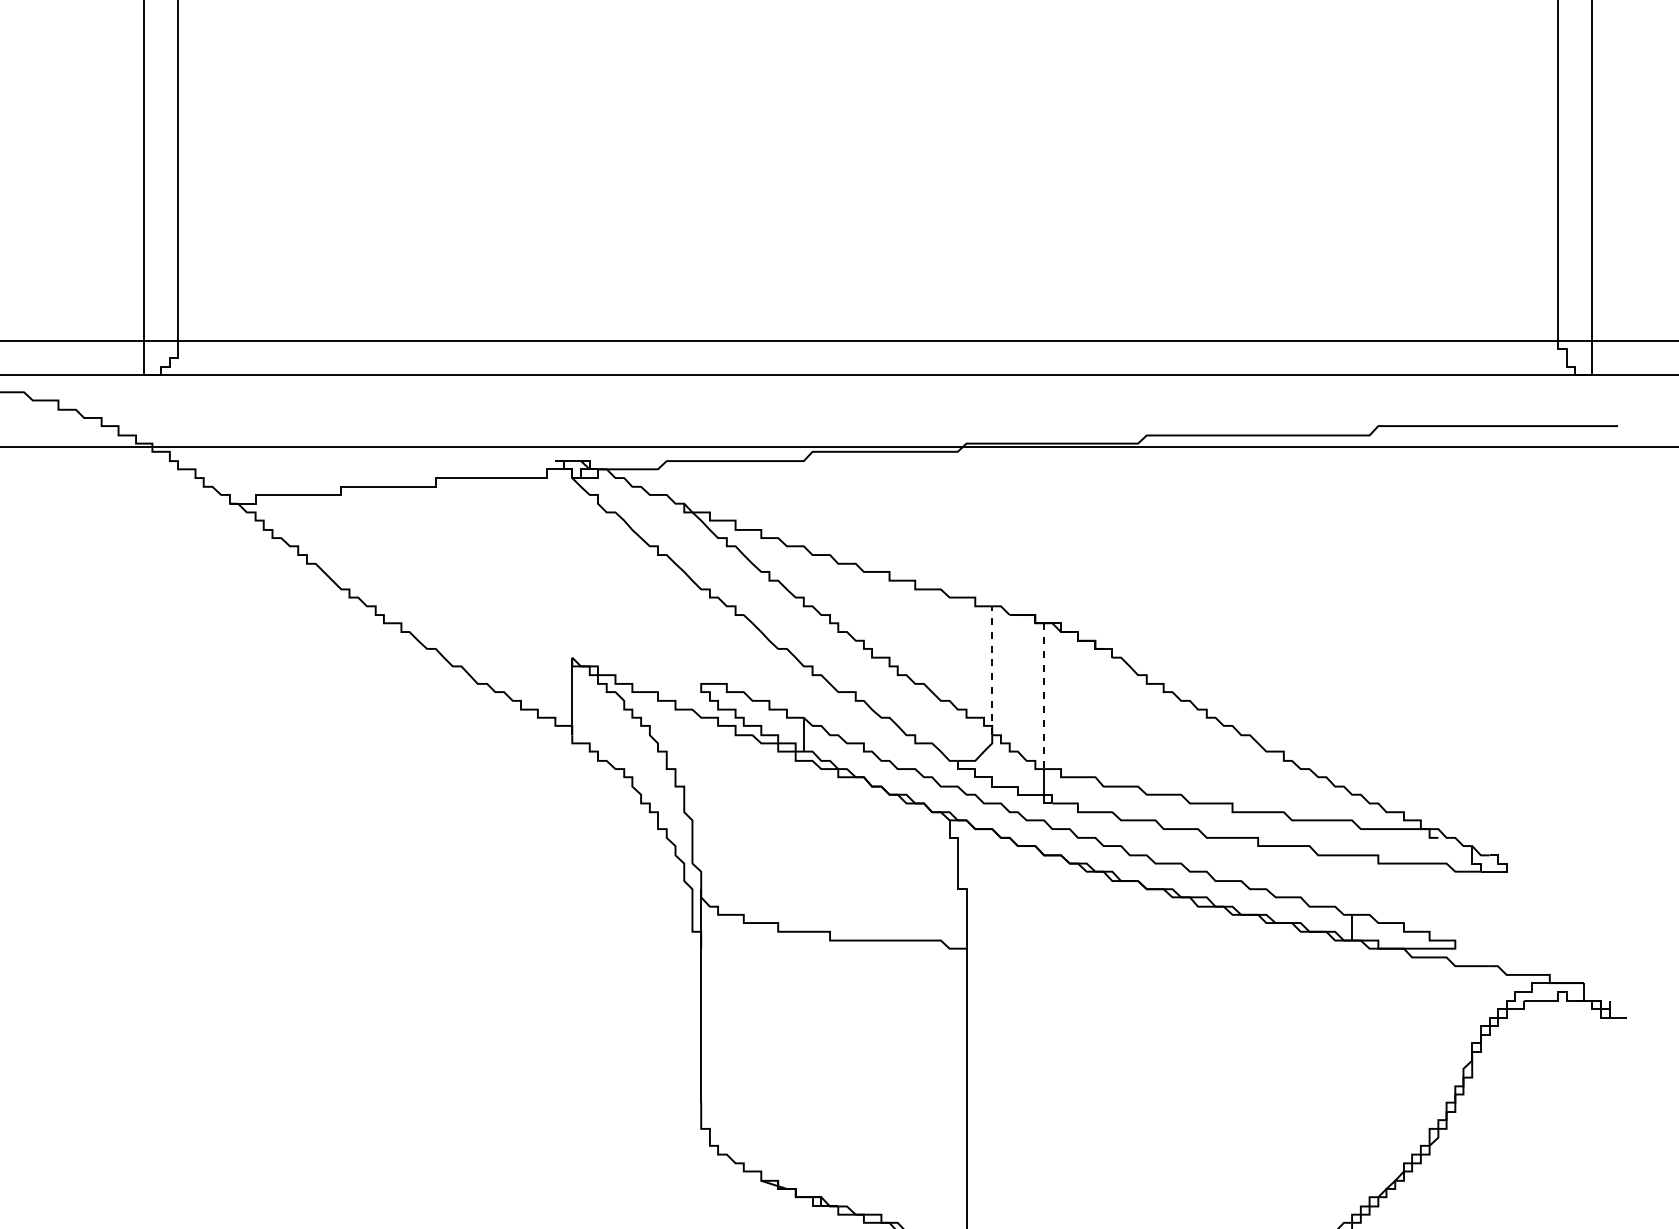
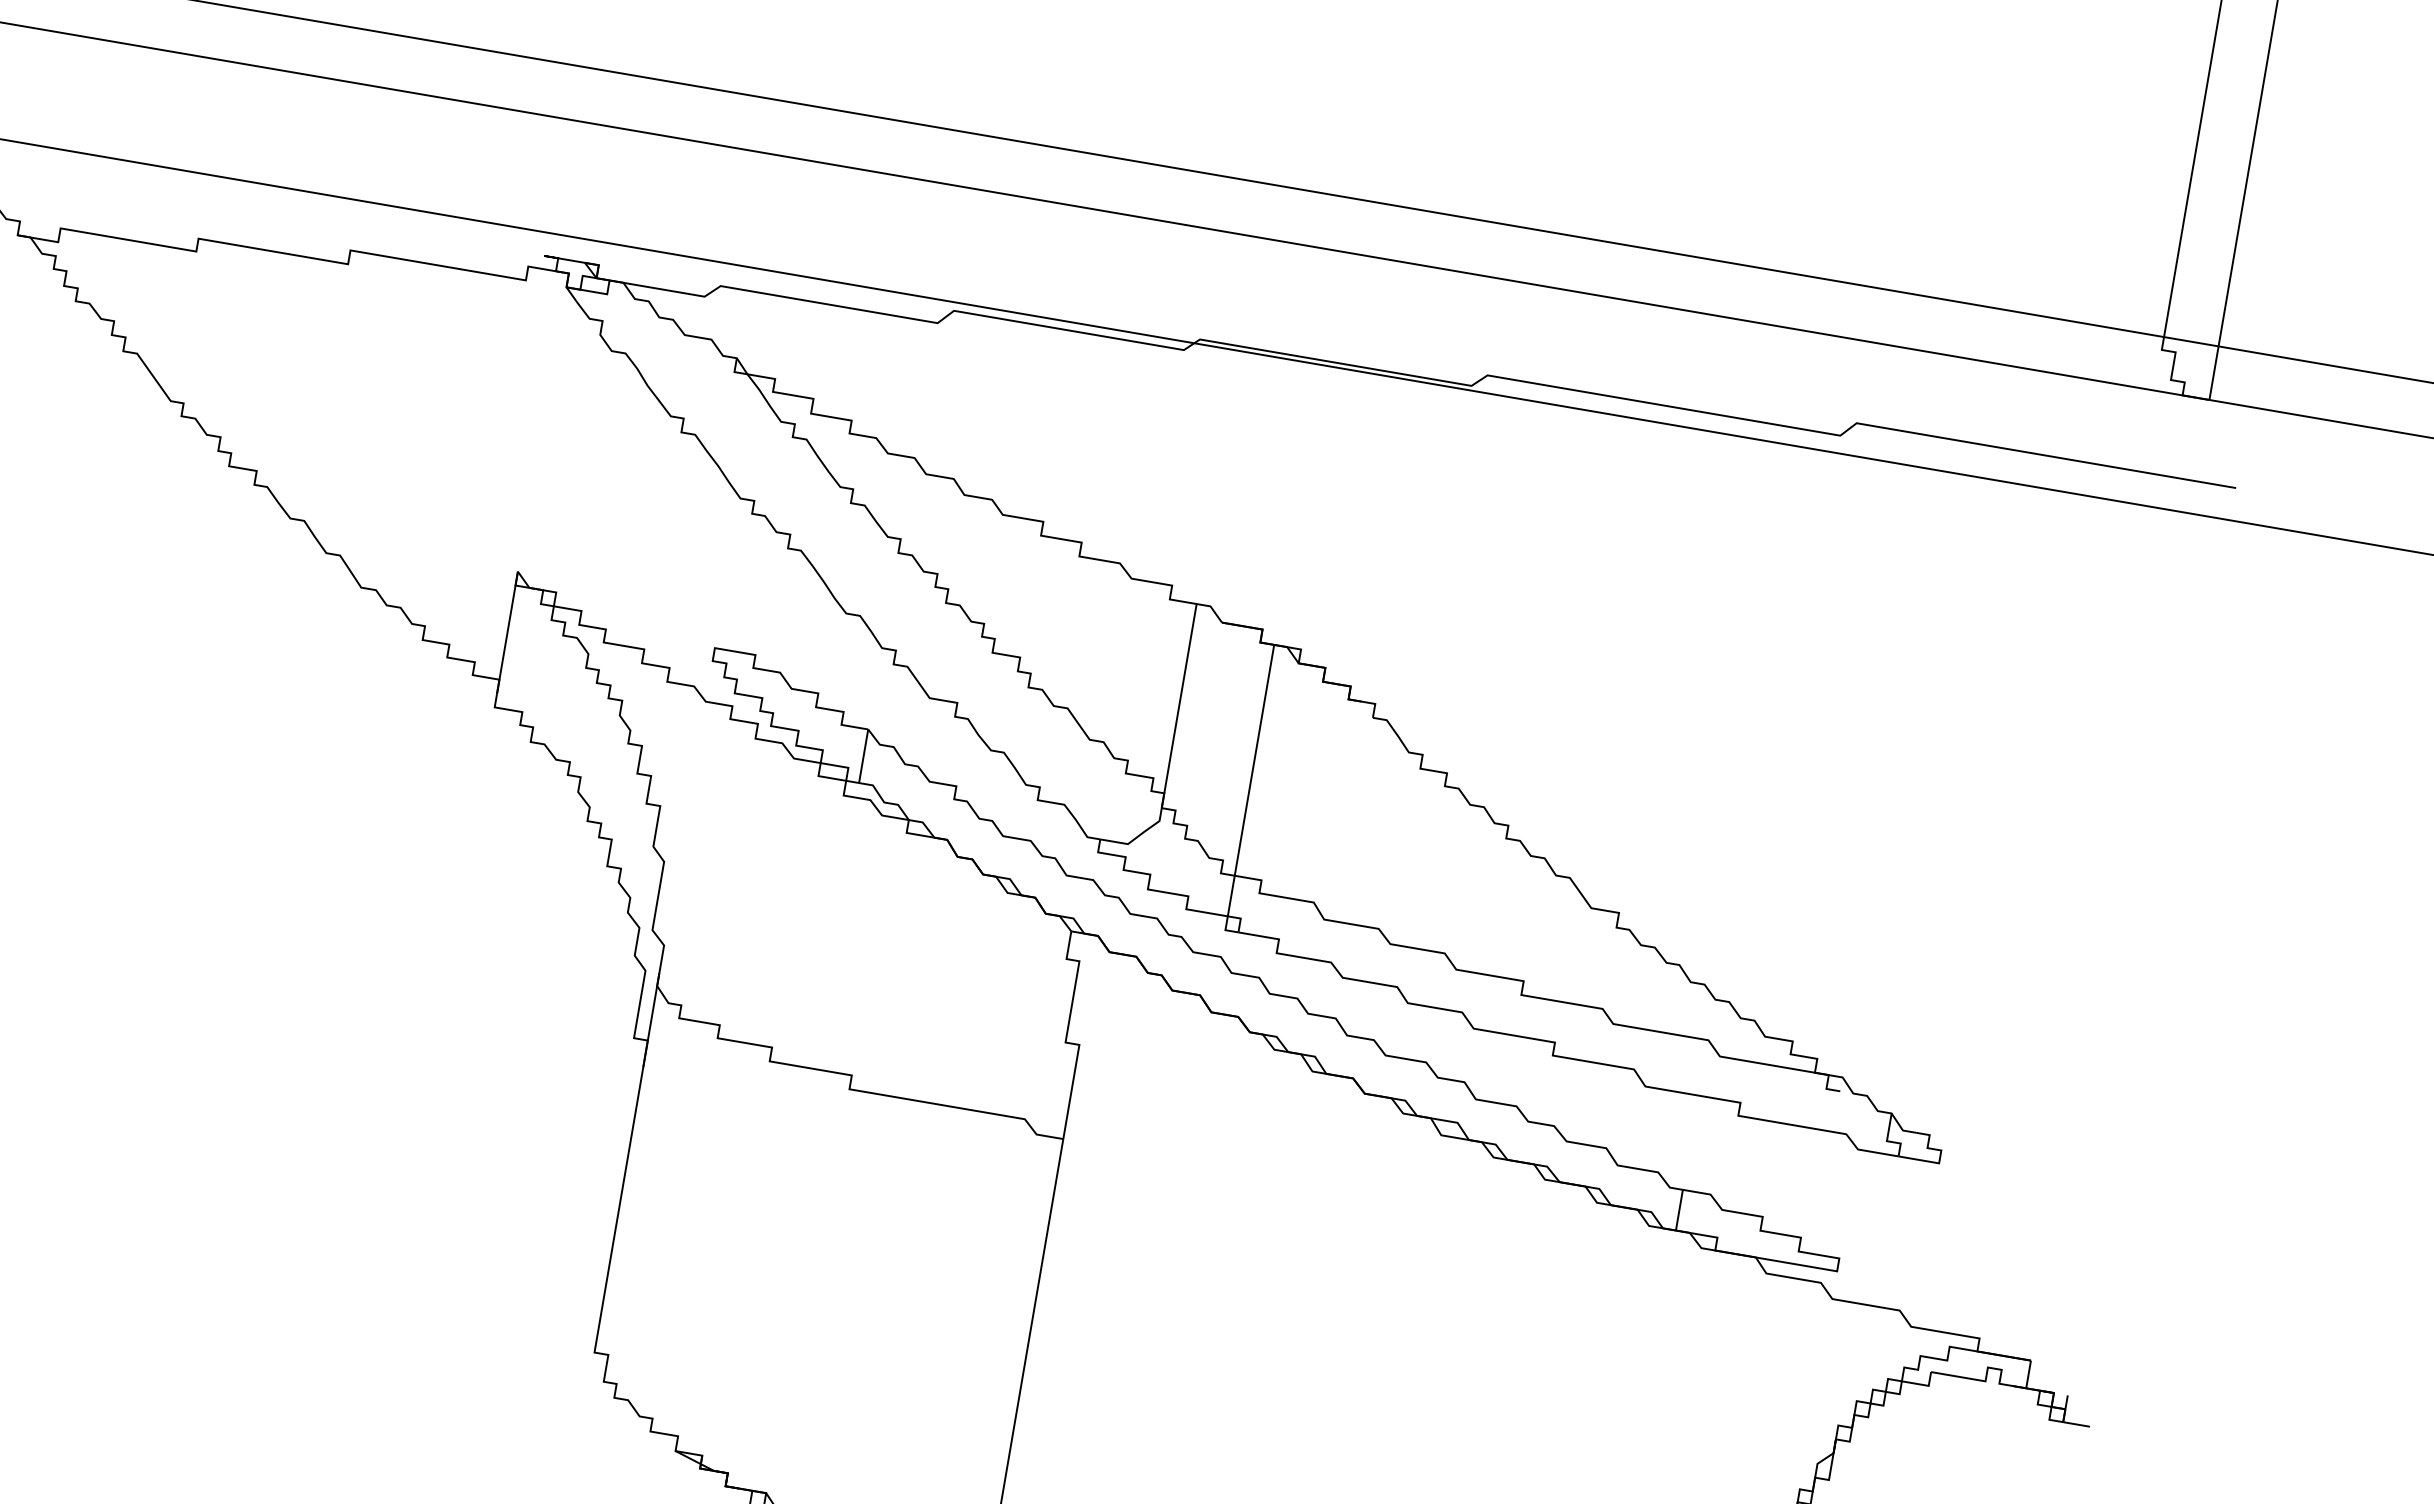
line: (992, 670) -> (1179, 705), dashed -> solid
line: (1044, 696) -> (1255, 760), dashed -> solid

